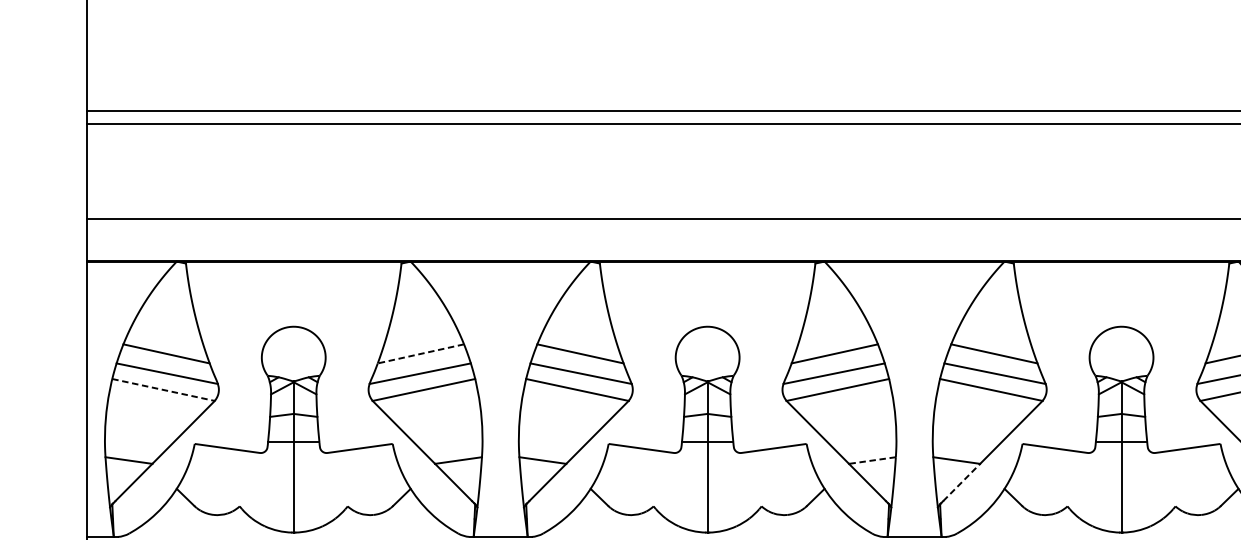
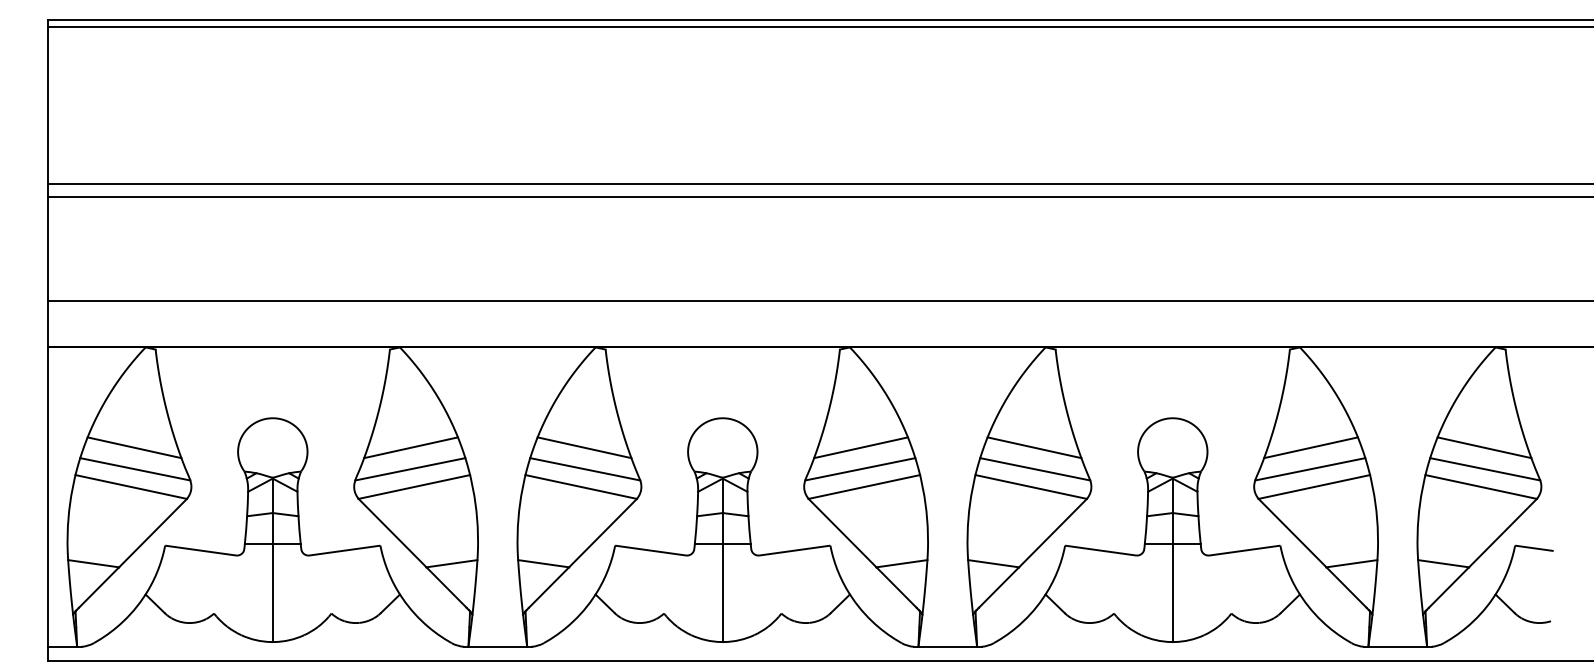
line: (420, 353) -> (410, 447), dashed -> solid
line: (163, 390) -> (131, 487), dashed -> solid
line: (872, 460) -> (901, 563), dashed -> solid
line: (961, 482) -> (998, 587), dashed -> solid

